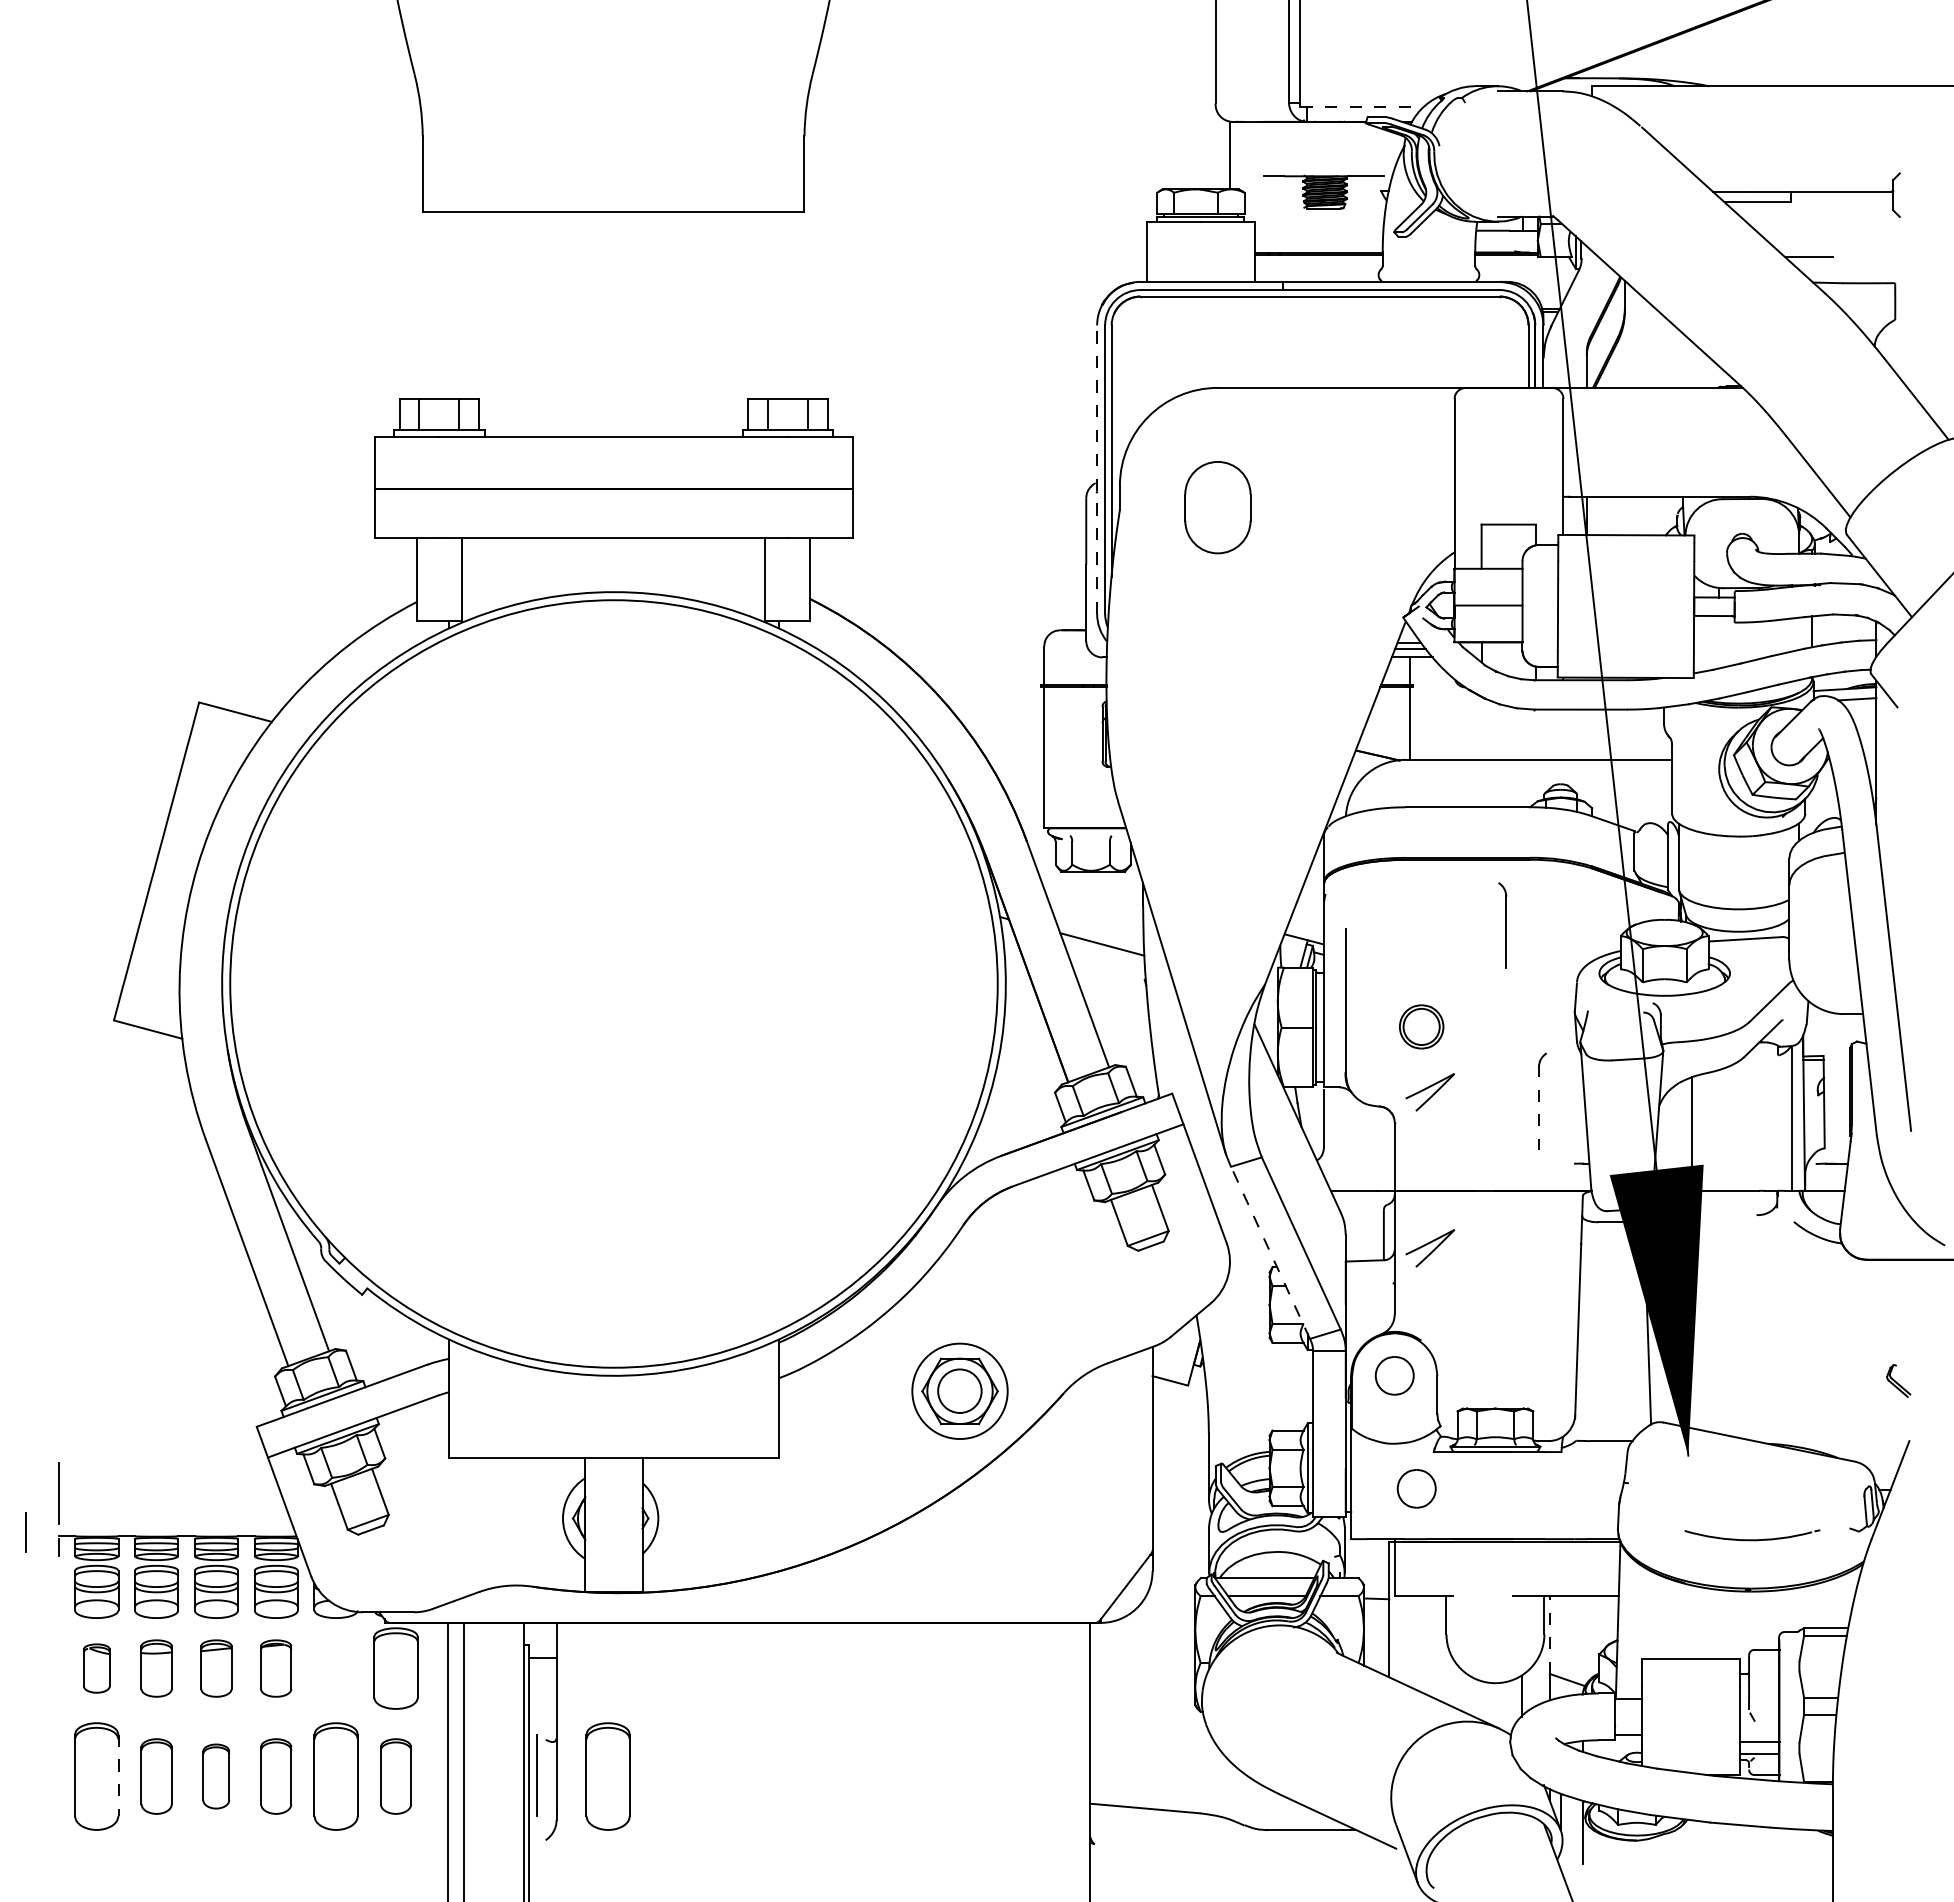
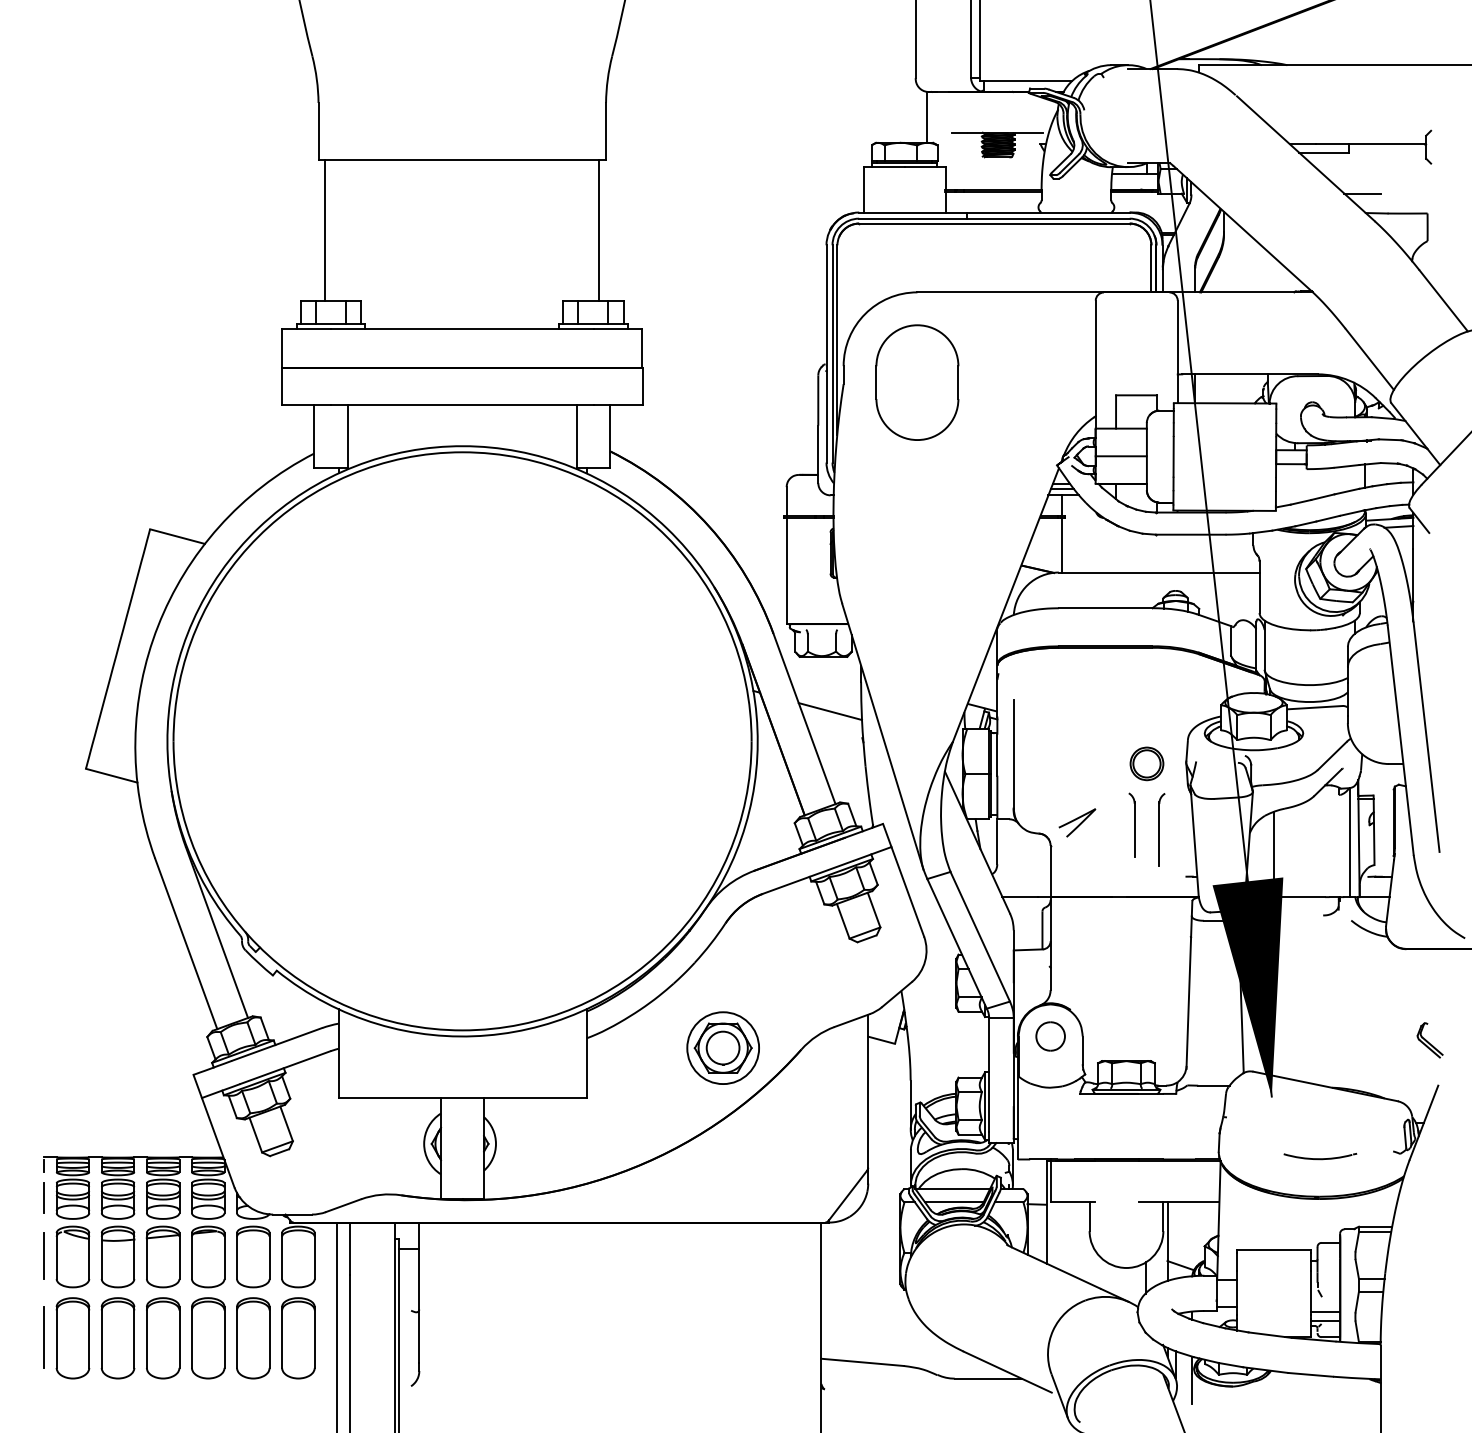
line: (1362, 107) -> (1026, 81), dashed -> solid
line: (431, 304) -> (325, 229), added
line: (795, 304) -> (599, 229), added
line: (1097, 469) -> (826, 353), dashed -> solid
part: (1217, 507) -> (917, 382), size x1.67
part: (1502, 925) -> (1131, 825), moved
part: (1421, 1026) -> (1146, 763), moved
line: (1538, 1107) -> (1158, 834), dashed -> solid
part: (1429, 1248) -> (1076, 940), removed
line: (1270, 1252) -> (957, 943), dashed -> solid
part: (1898, 1380) -> (1430, 1039), size x1.43
part: (1416, 1488) -> (1067, 1121), removed
line: (58, 1493) -> (44, 1256), moved
line: (25, 1532) -> (44, 1198), moved
part: (1752, 1534) -> (1320, 1155), size x0.71
line: (1549, 1635) -> (1167, 1232), dashed -> solid
part: (96, 1668) -> (72, 1256), size x1.67
part: (156, 1668) -> (117, 1256), size x1.43
part: (216, 1668) -> (163, 1256), size x1.43
part: (275, 1668) -> (207, 1256), size x1.43
part: (335, 1668) -> (252, 1256), added
line: (118, 1775) -> (89, 1337), dashed -> solid
line: (536, 1775) -> (44, 1337), moved
part: (156, 1776) -> (117, 1338), size x1.43
part: (215, 1776) -> (162, 1338), size x1.67
part: (275, 1776) -> (207, 1338), size x1.43
part: (395, 1776) -> (298, 1338), size x1.43
part: (607, 1776) -> (457, 1338), removed

